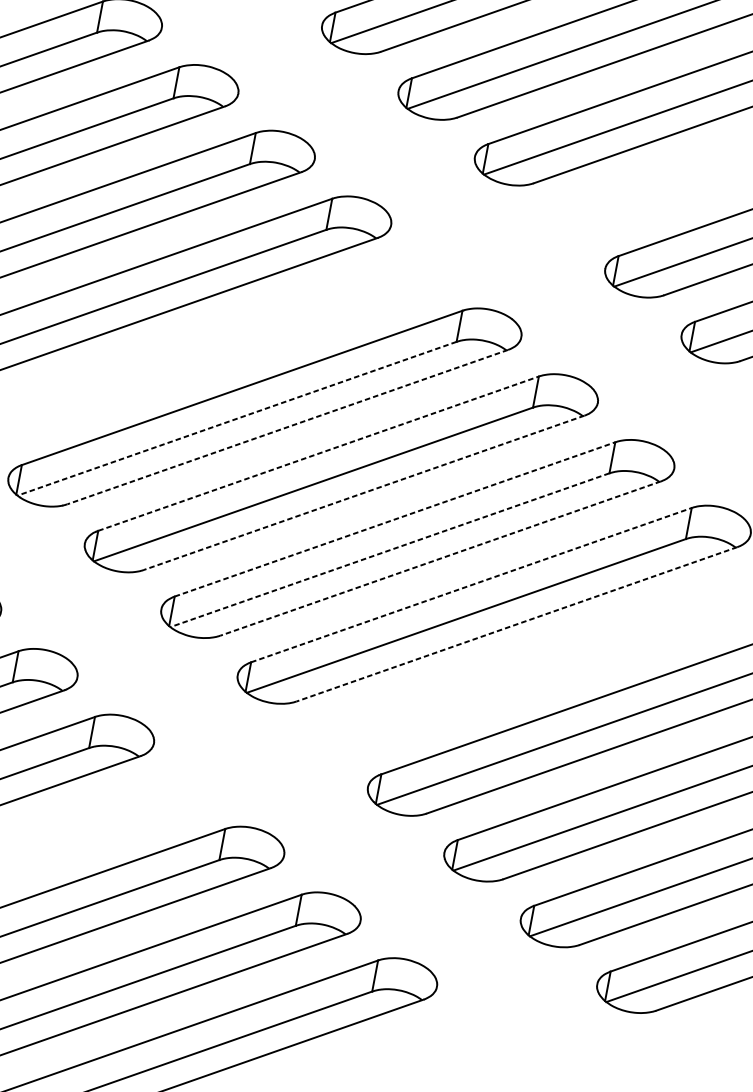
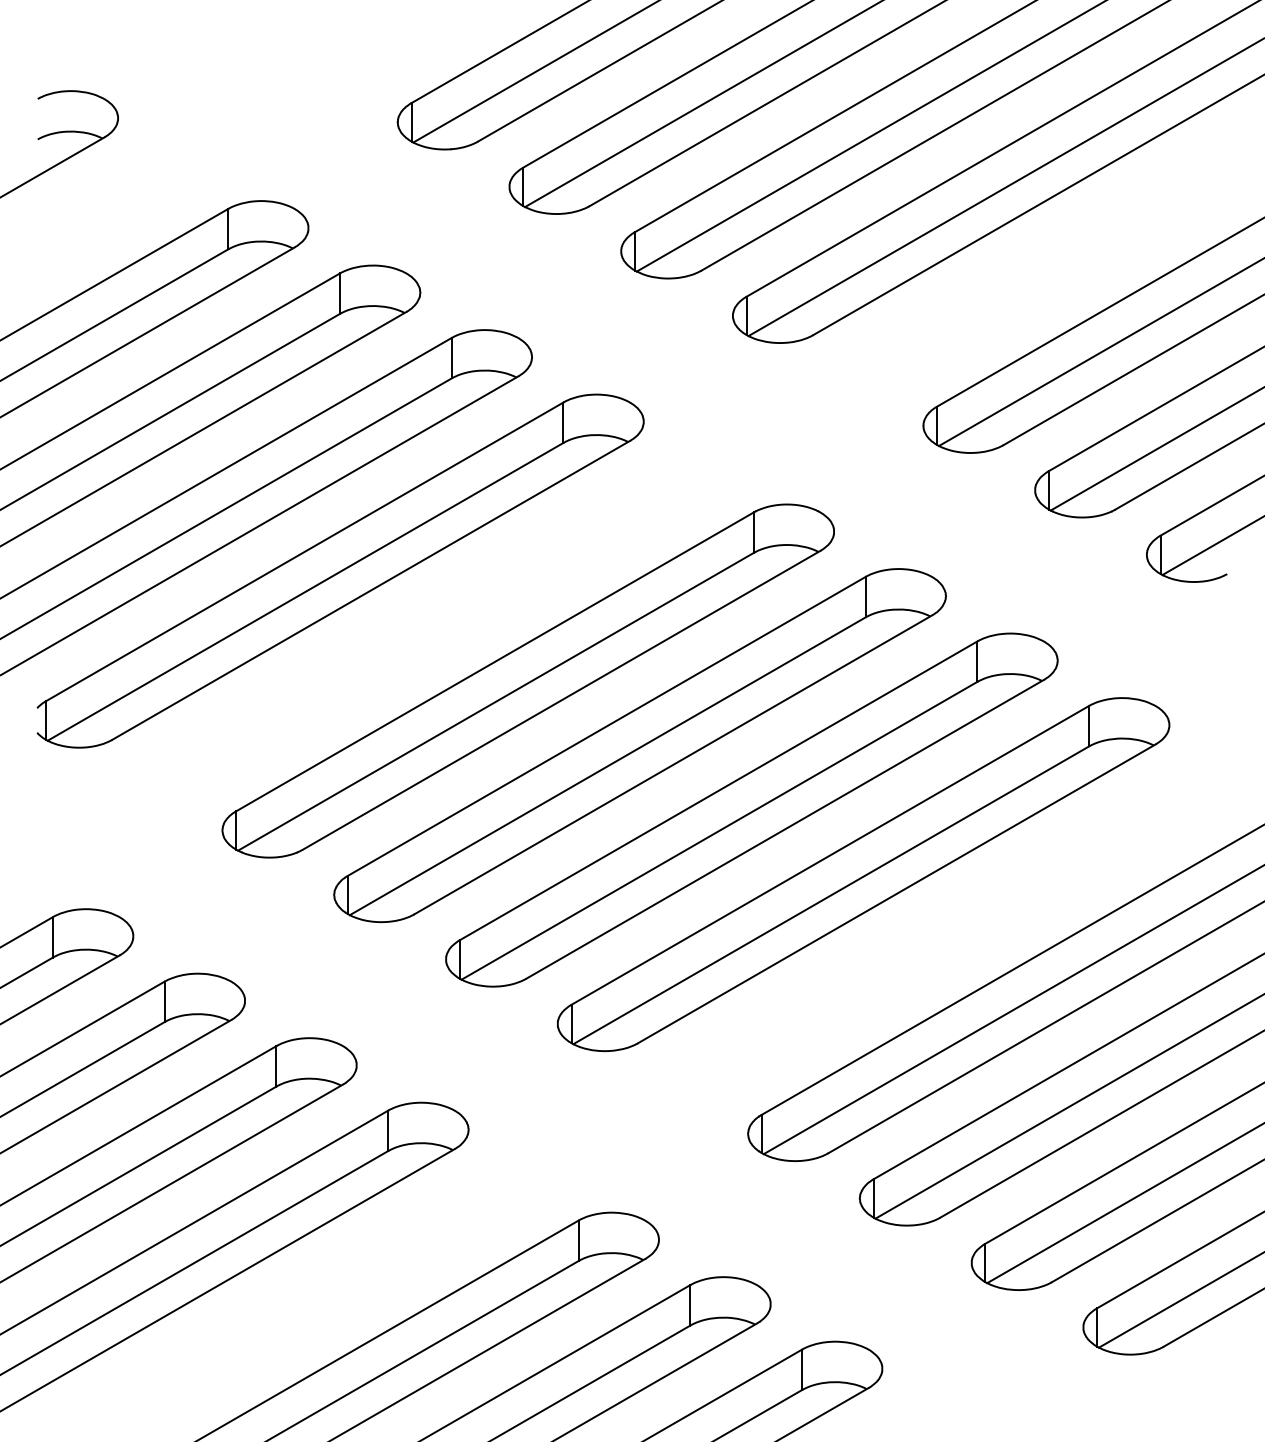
line: (236, 418) -> (495, 701), dashed -> solid
line: (287, 427) -> (561, 700), dashed -> solid
line: (318, 453) -> (606, 726), dashed -> solid
line: (364, 492) -> (673, 764), dashed -> solid
line: (395, 519) -> (718, 790), dashed -> solid
line: (390, 549) -> (719, 830), dashed -> solid
line: (440, 558) -> (785, 829), dashed -> solid
line: (471, 585) -> (830, 855), dashed -> solid
line: (516, 624) -> (896, 893), dashed -> solid

